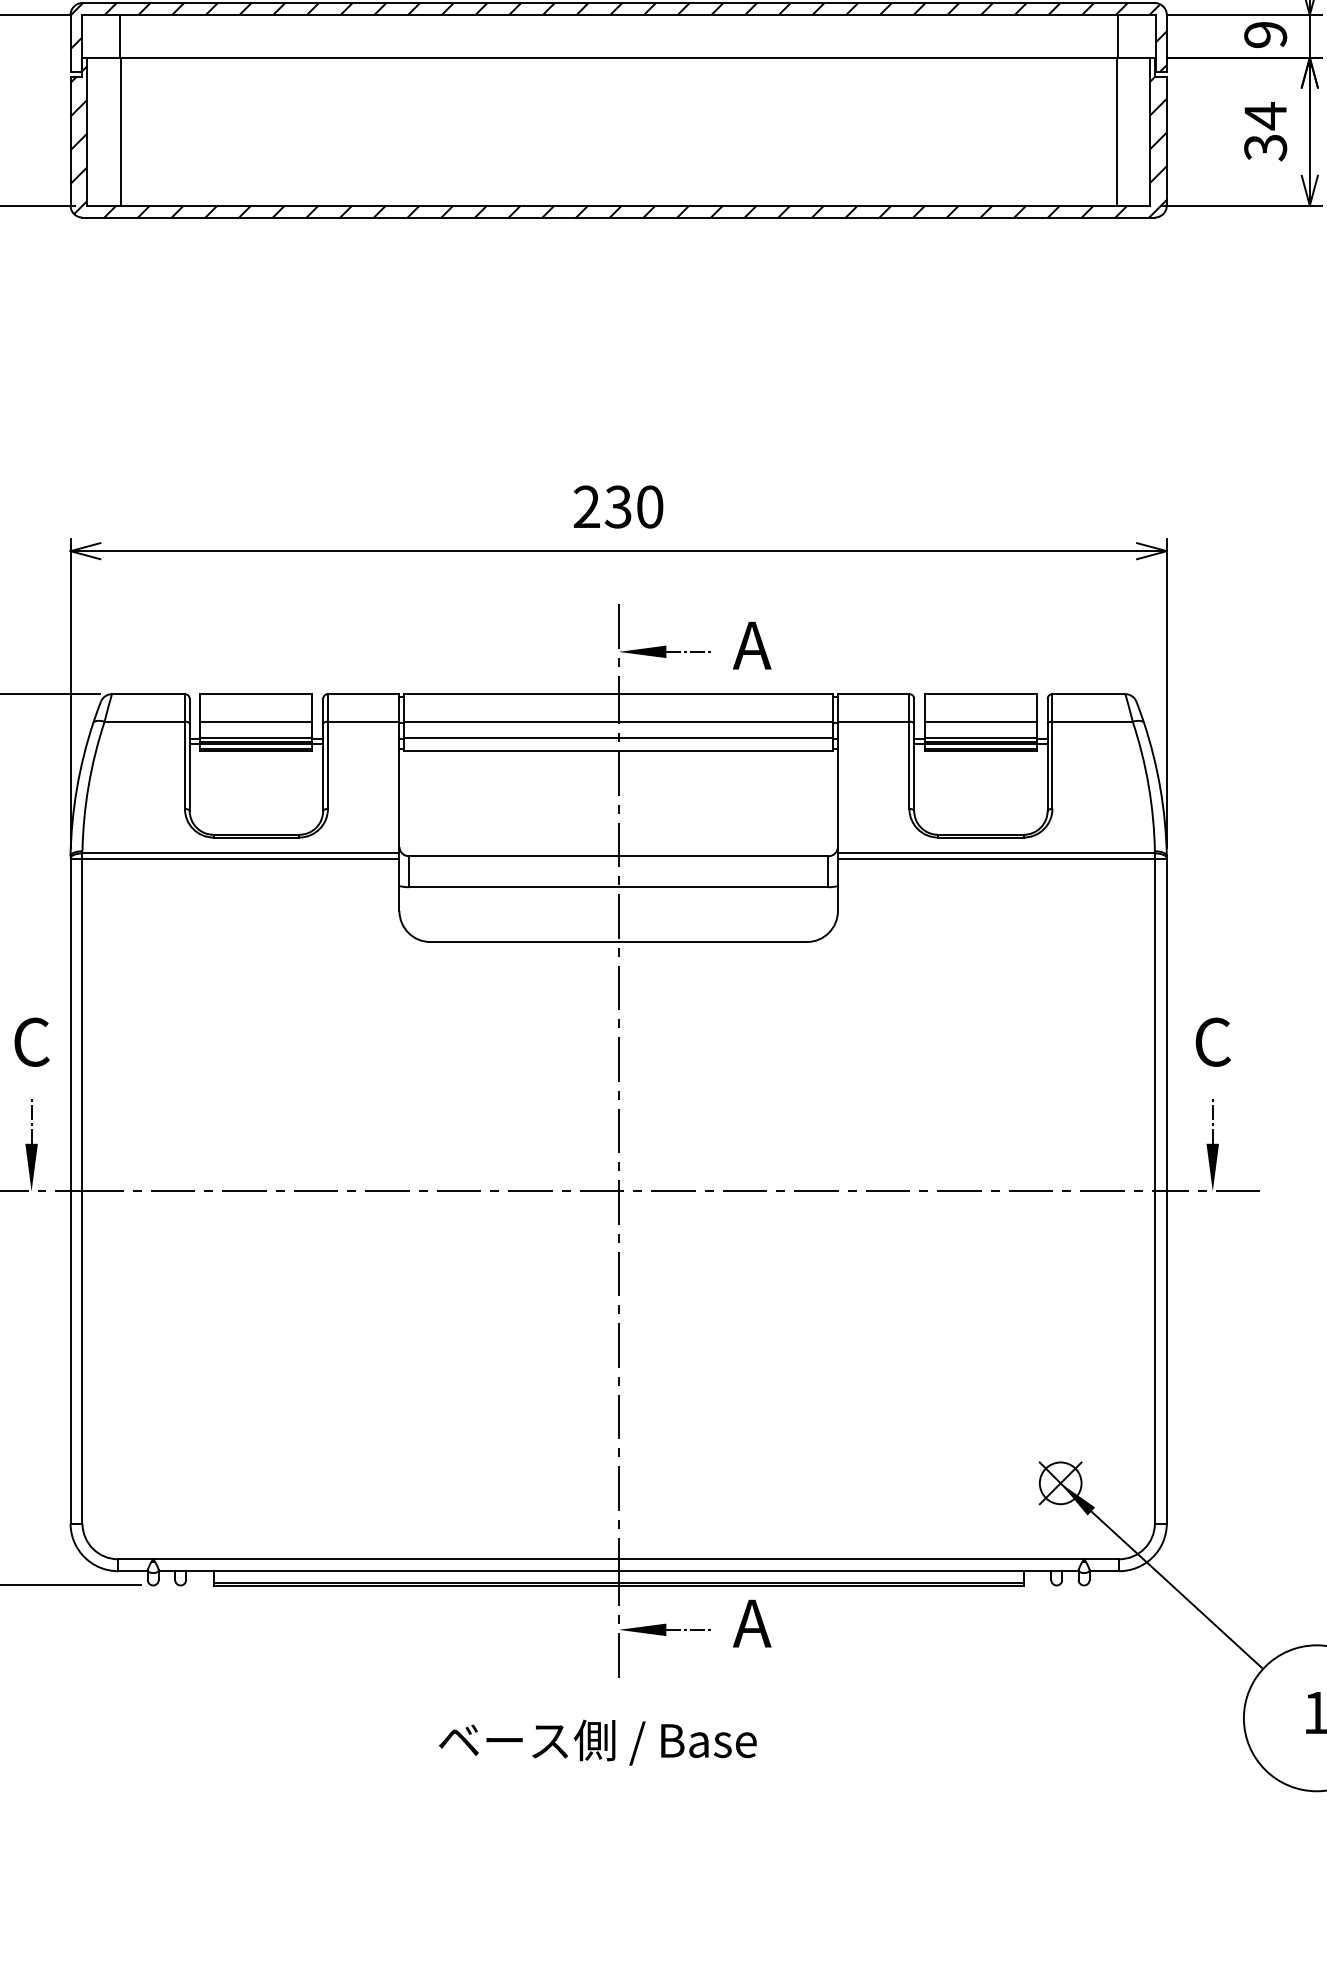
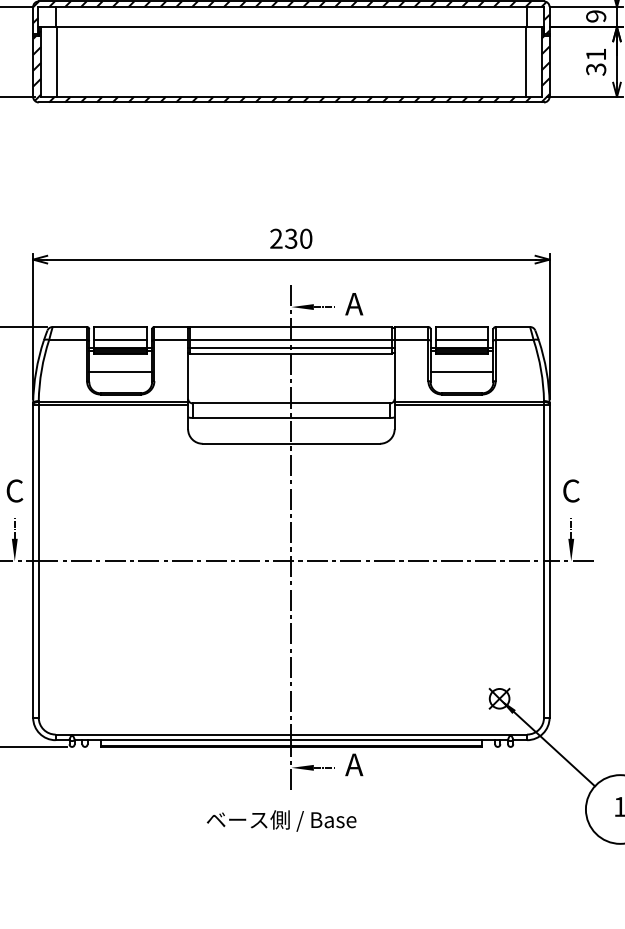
text: (1264, 115) -> (595, 54), 34 -> 31
line: (255, 788) -> (120, 371), added
line: (979, 788) -> (461, 371), added

